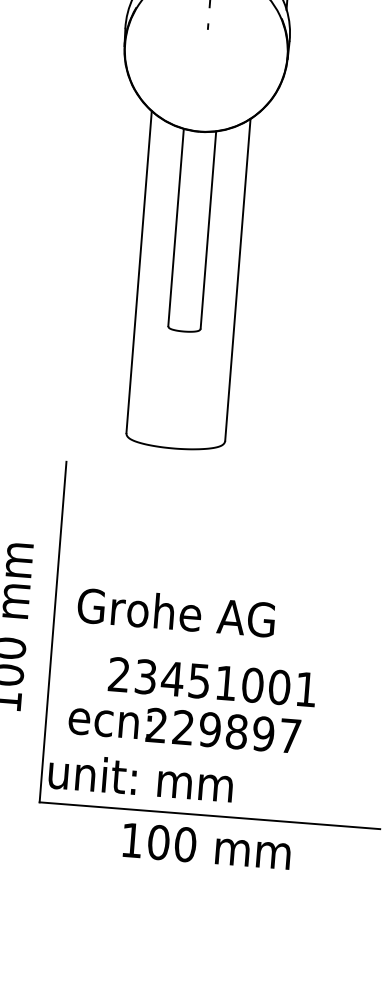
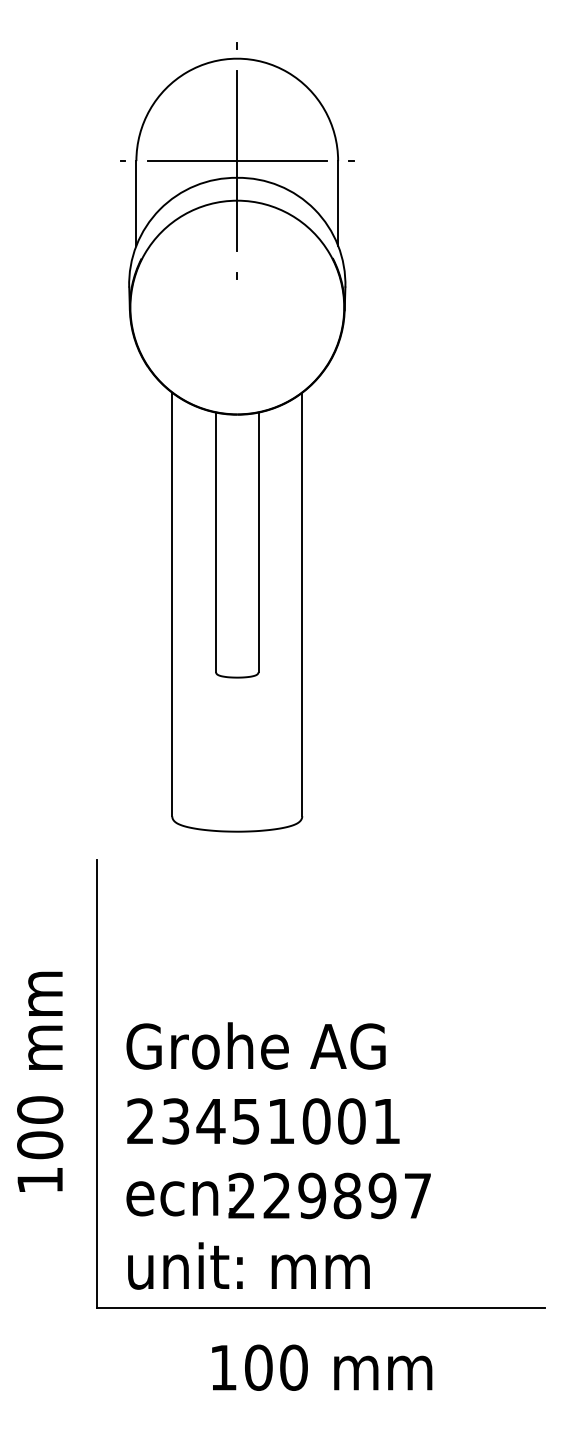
text: (212, 682) -> (263, 1121), moved
text: (140, 777) -> (248, 1265), moved
text: (207, 846) -> (322, 1367), moved

